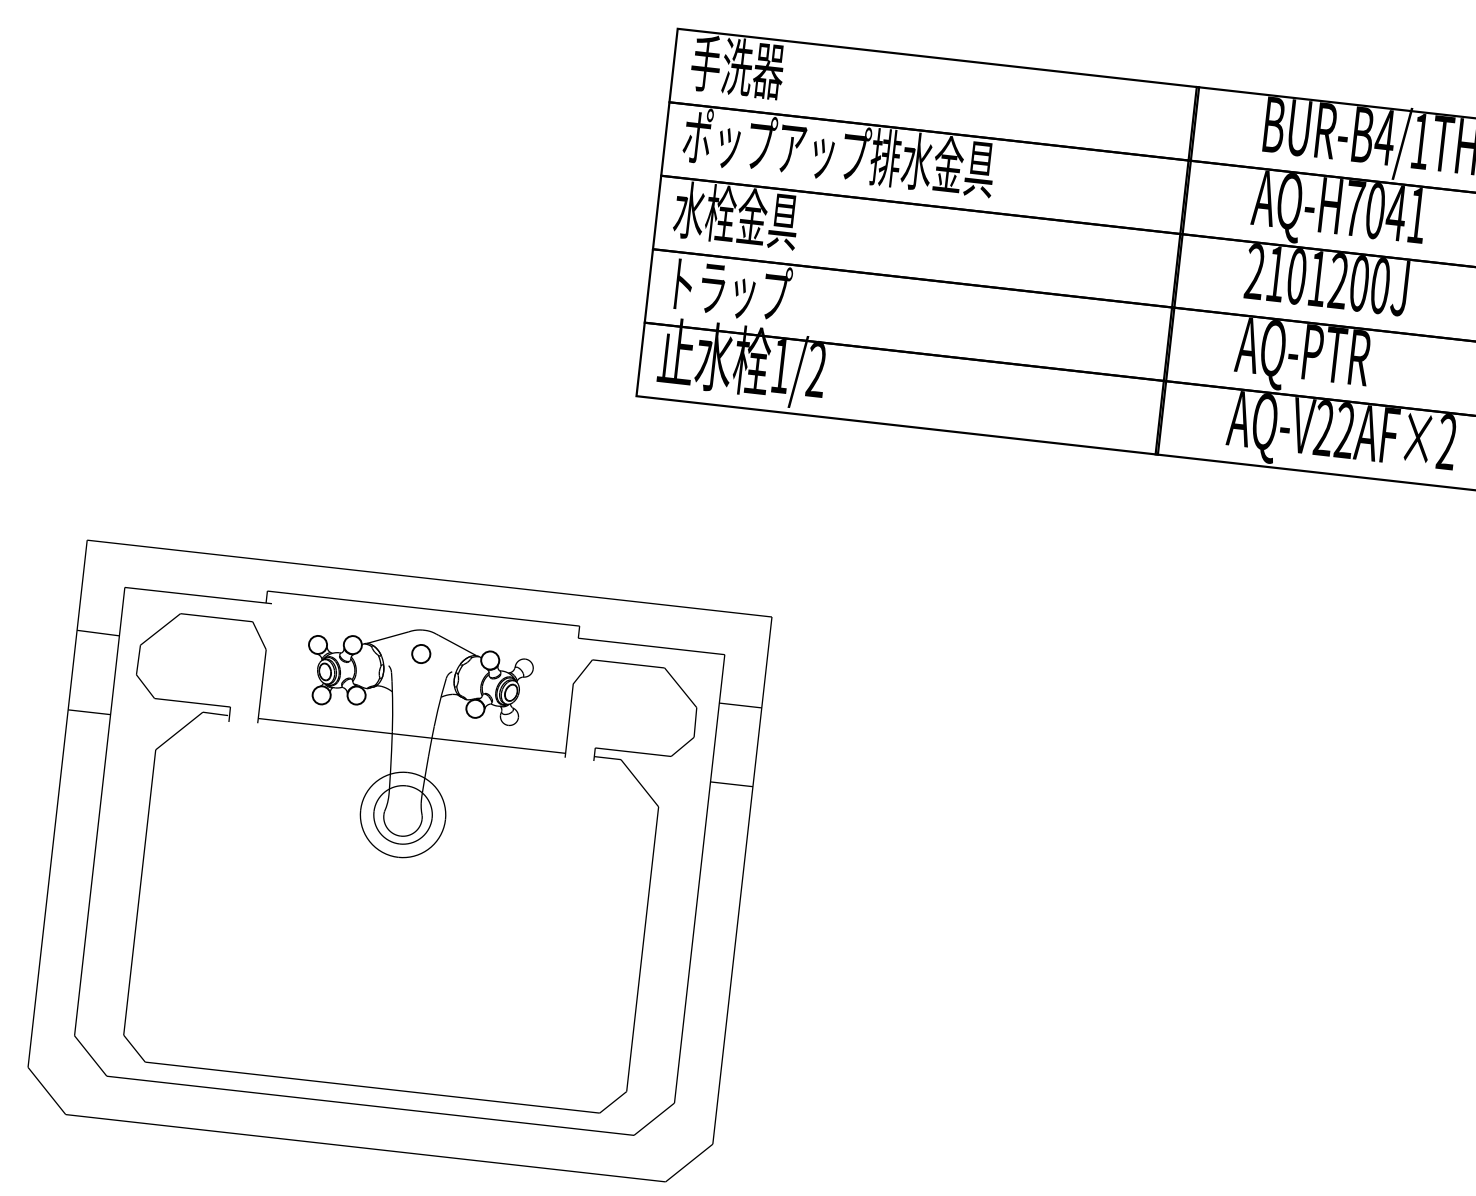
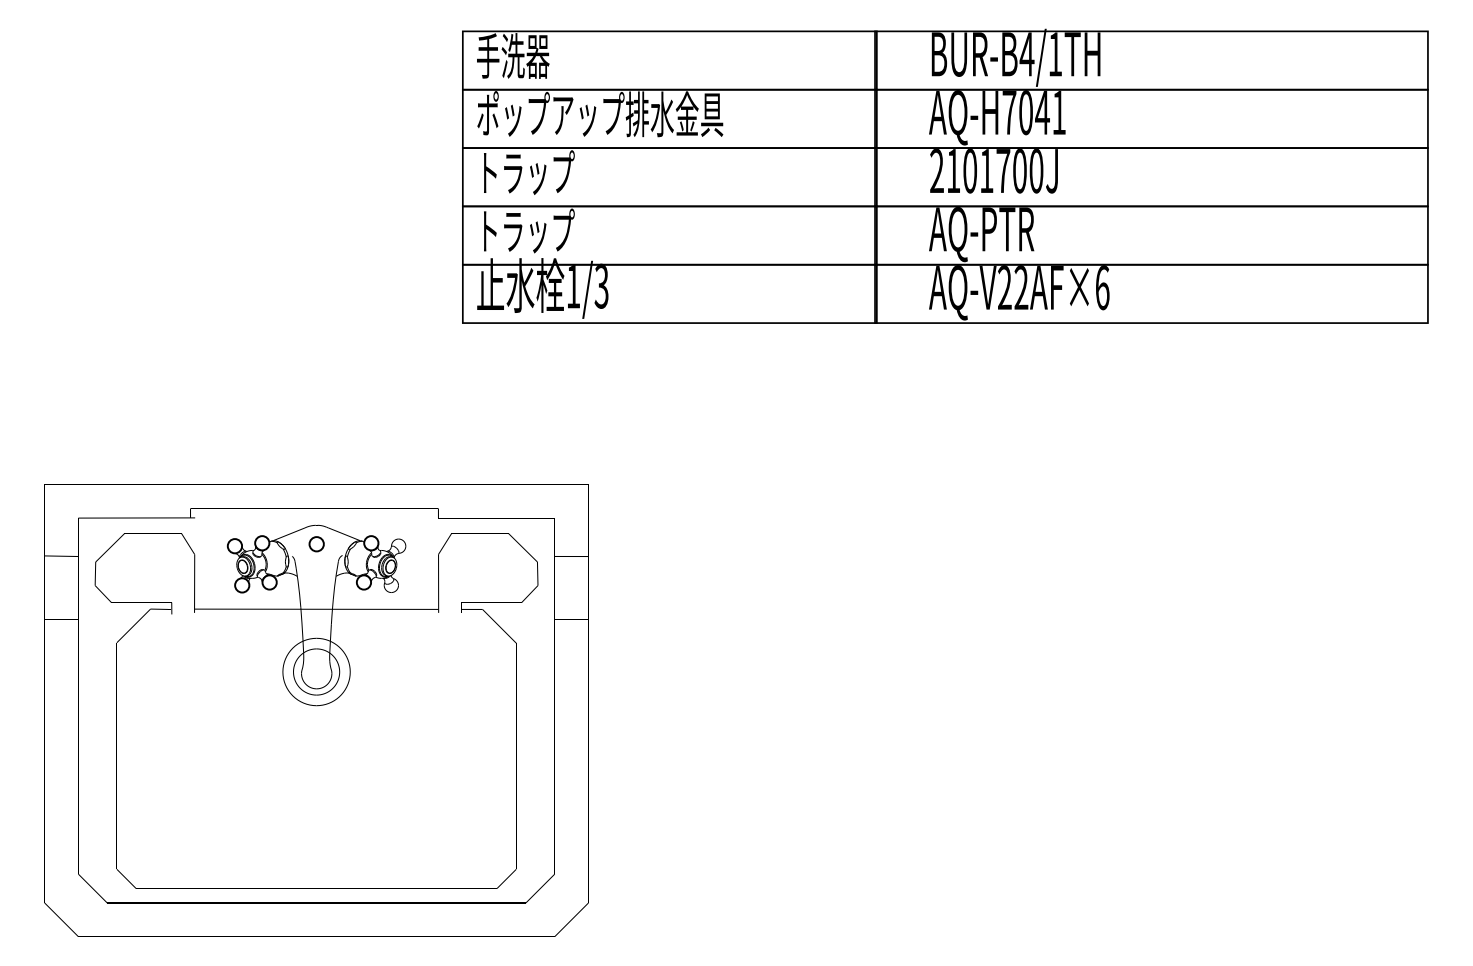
text: (736, 215) -> (525, 172), 水栓金具 -> トラップ
text: (1338, 280) -> (1003, 170), 2101200J -> 2101700J
text: (816, 370) -> (601, 287), 1/2 -> 1/3
text: (1447, 441) -> (1102, 287), AQ-V22AF×2 -> AQ-V22AF×6

